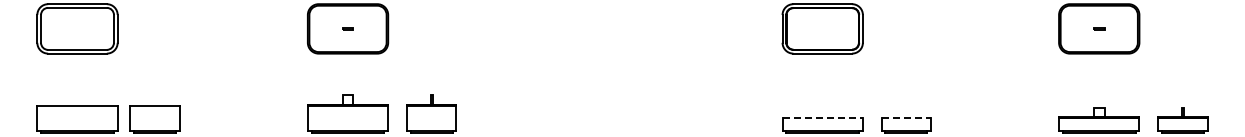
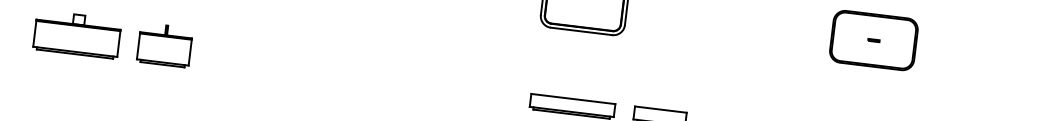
line: (823, 118) -> (574, 99), dashed -> solid
line: (906, 118) -> (660, 109), dashed -> solid

